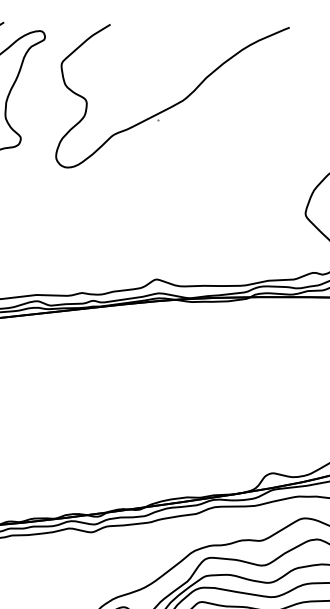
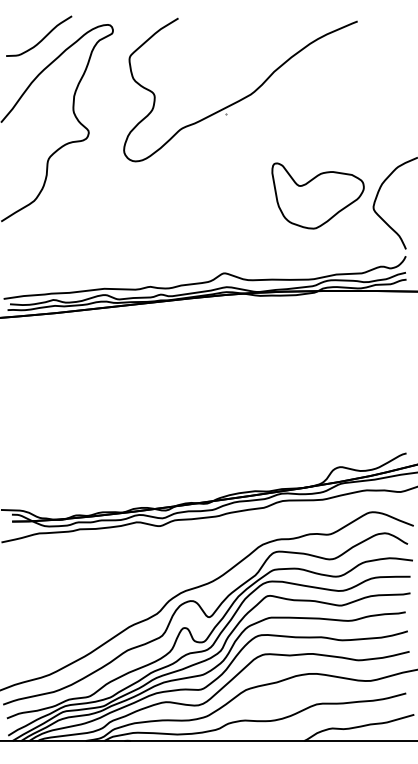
part: (249, 201) -> (317, 195), added

